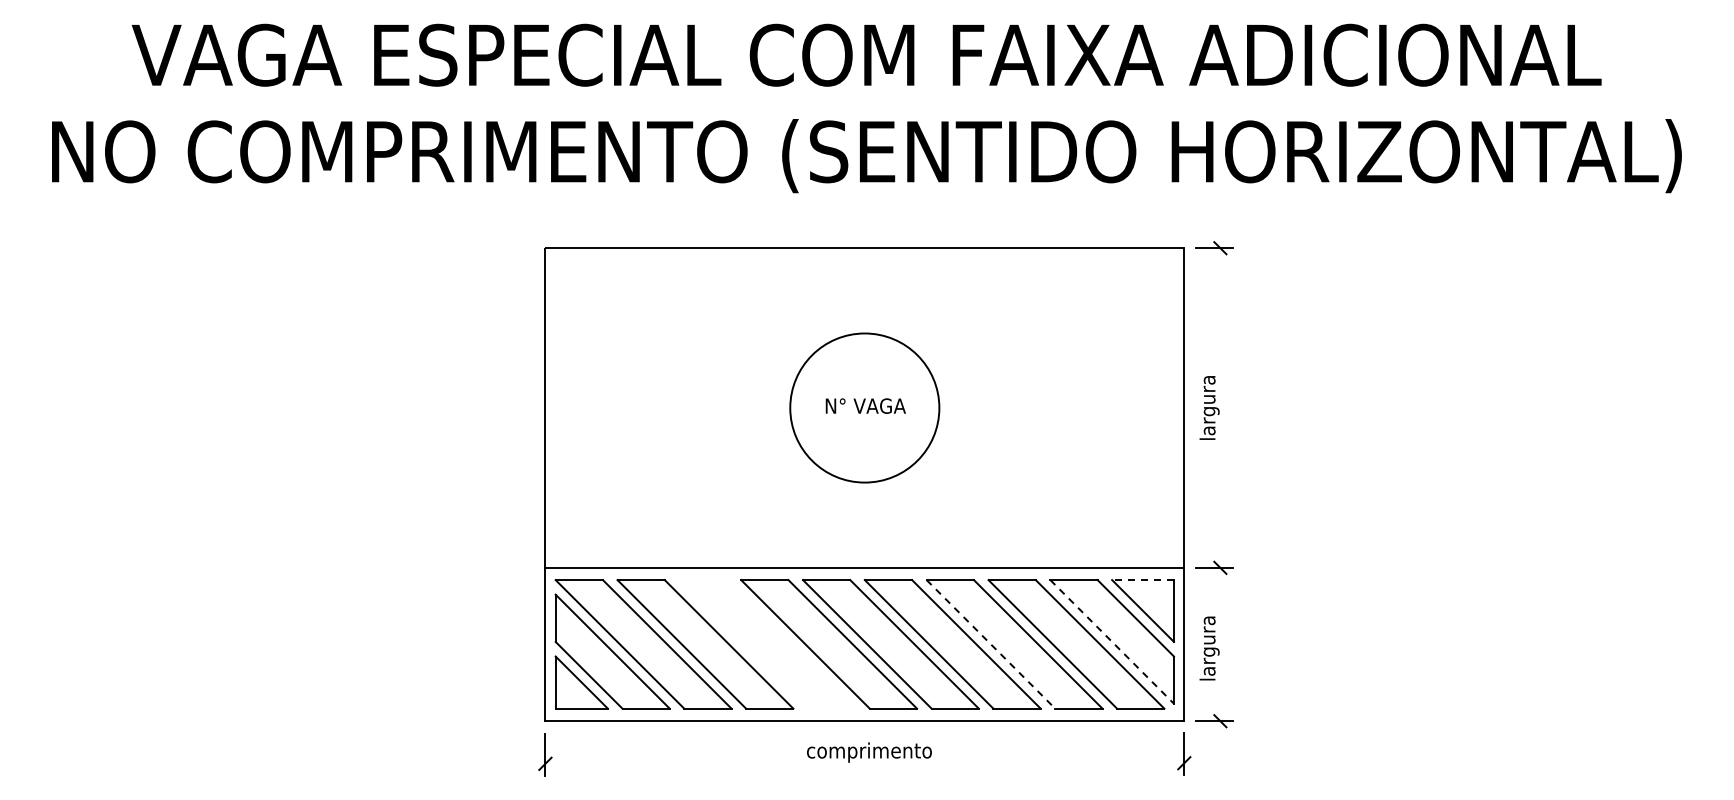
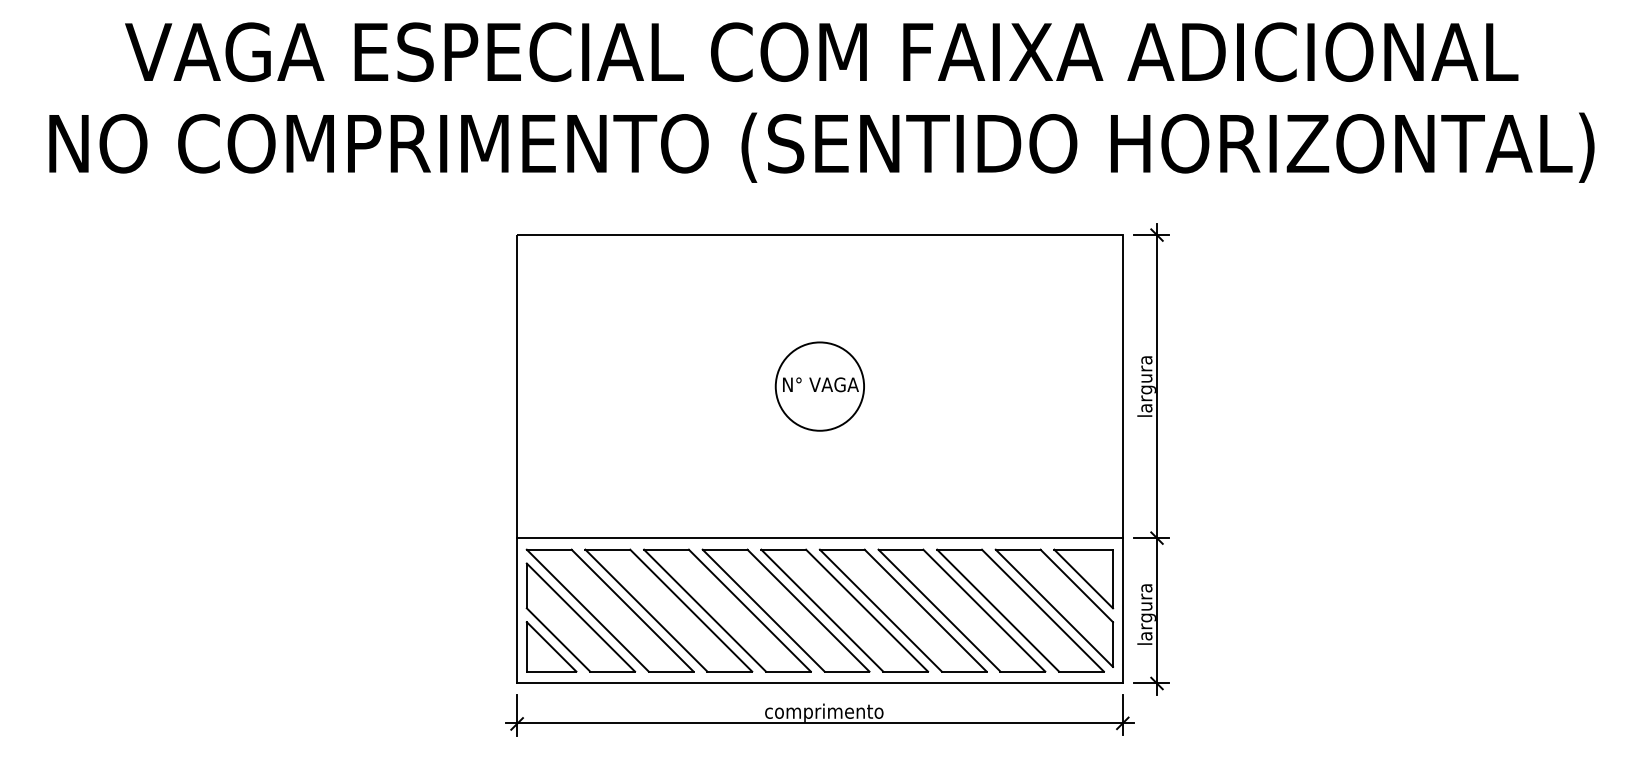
circle: (864, 407) -> (819, 386), size x0.62
line: (1220, 484) -> (1157, 459), added
line: (1143, 580) -> (1084, 550), dashed -> solid
line: (1112, 642) -> (1054, 608), dashed -> solid
part: (767, 644) -> (727, 610), added
line: (990, 644) -> (939, 610), dashed -> solid
line: (864, 763) -> (819, 723), added

